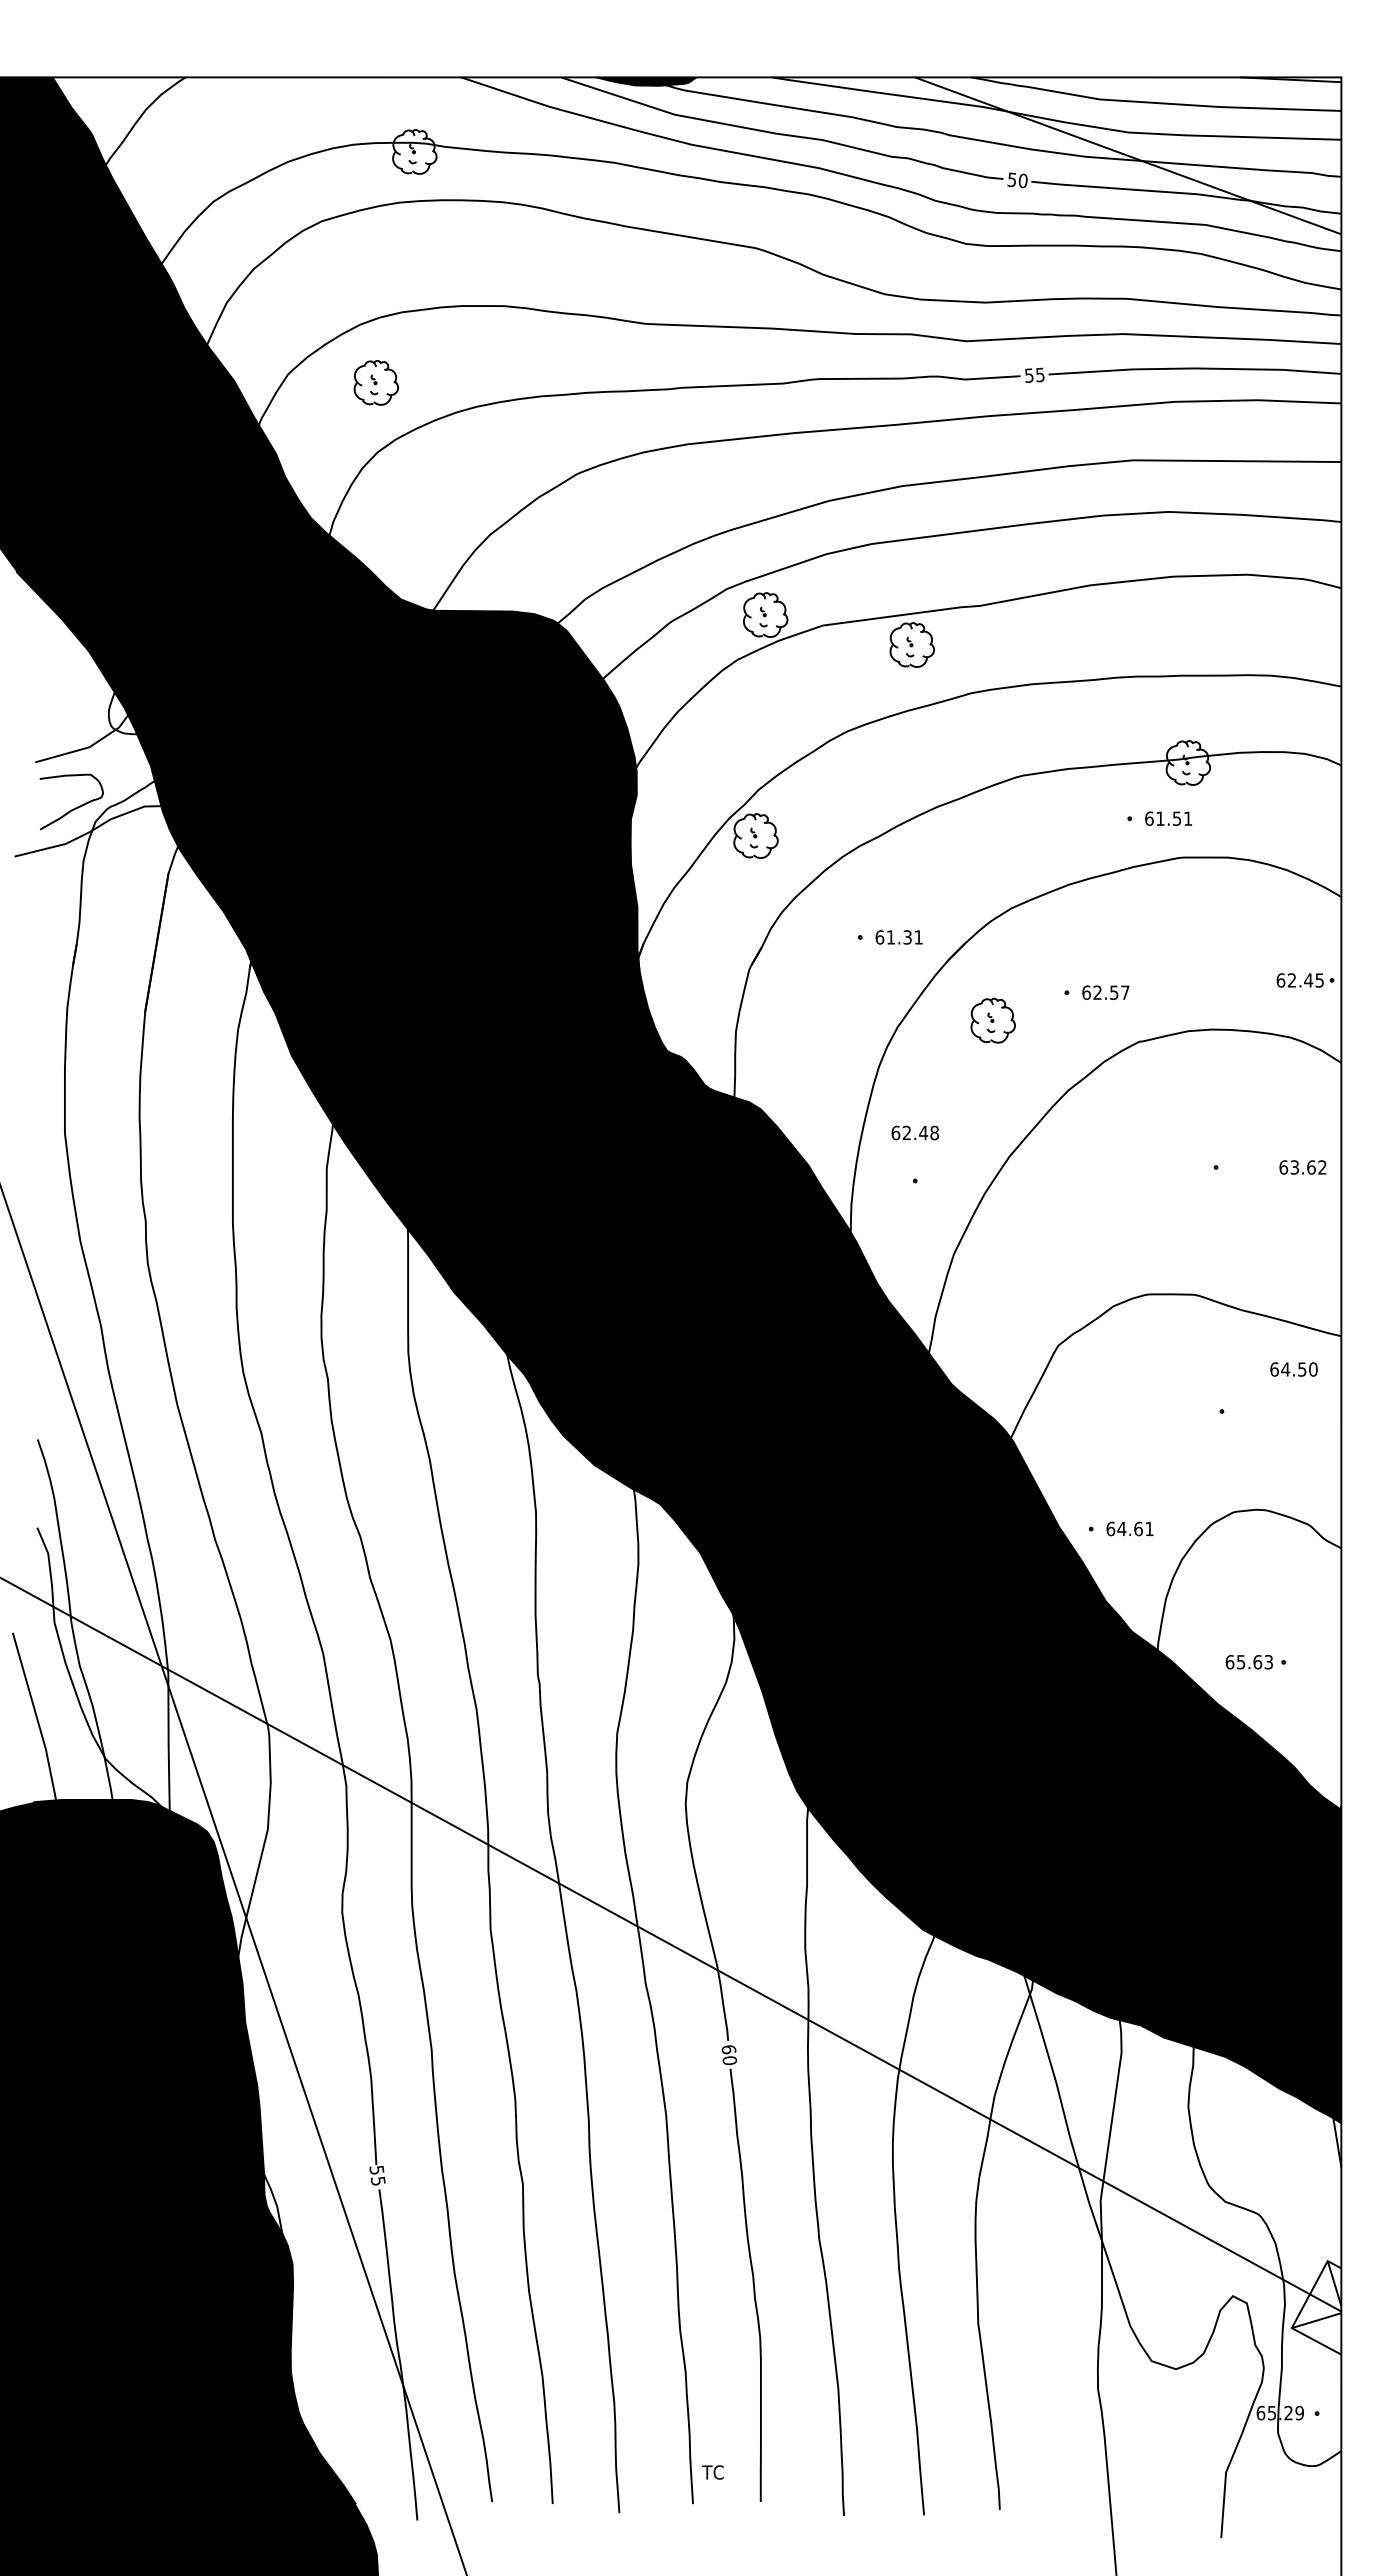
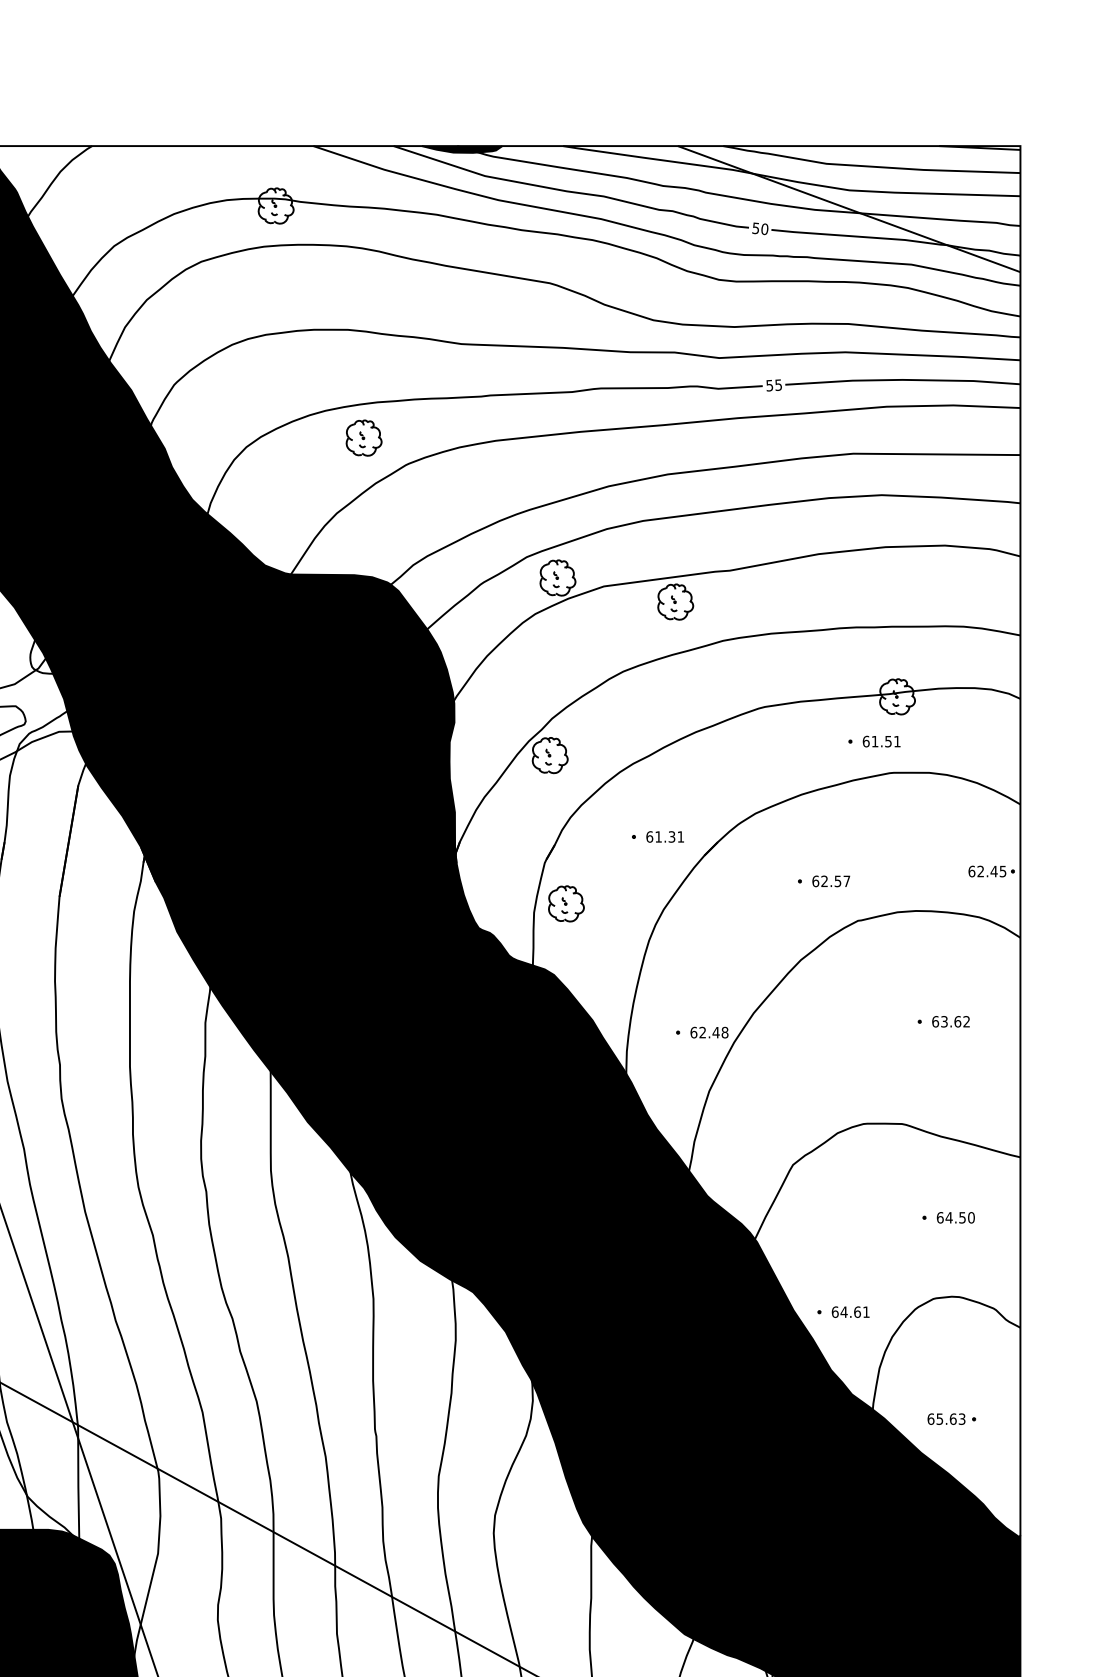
part: (375, 382) -> (363, 437), moved
part: (992, 1020) -> (565, 903), moved
text: (914, 1132) -> (708, 1032), moved
text: (1302, 1167) -> (950, 1021), moved
text: (1293, 1369) -> (955, 1217), moved

